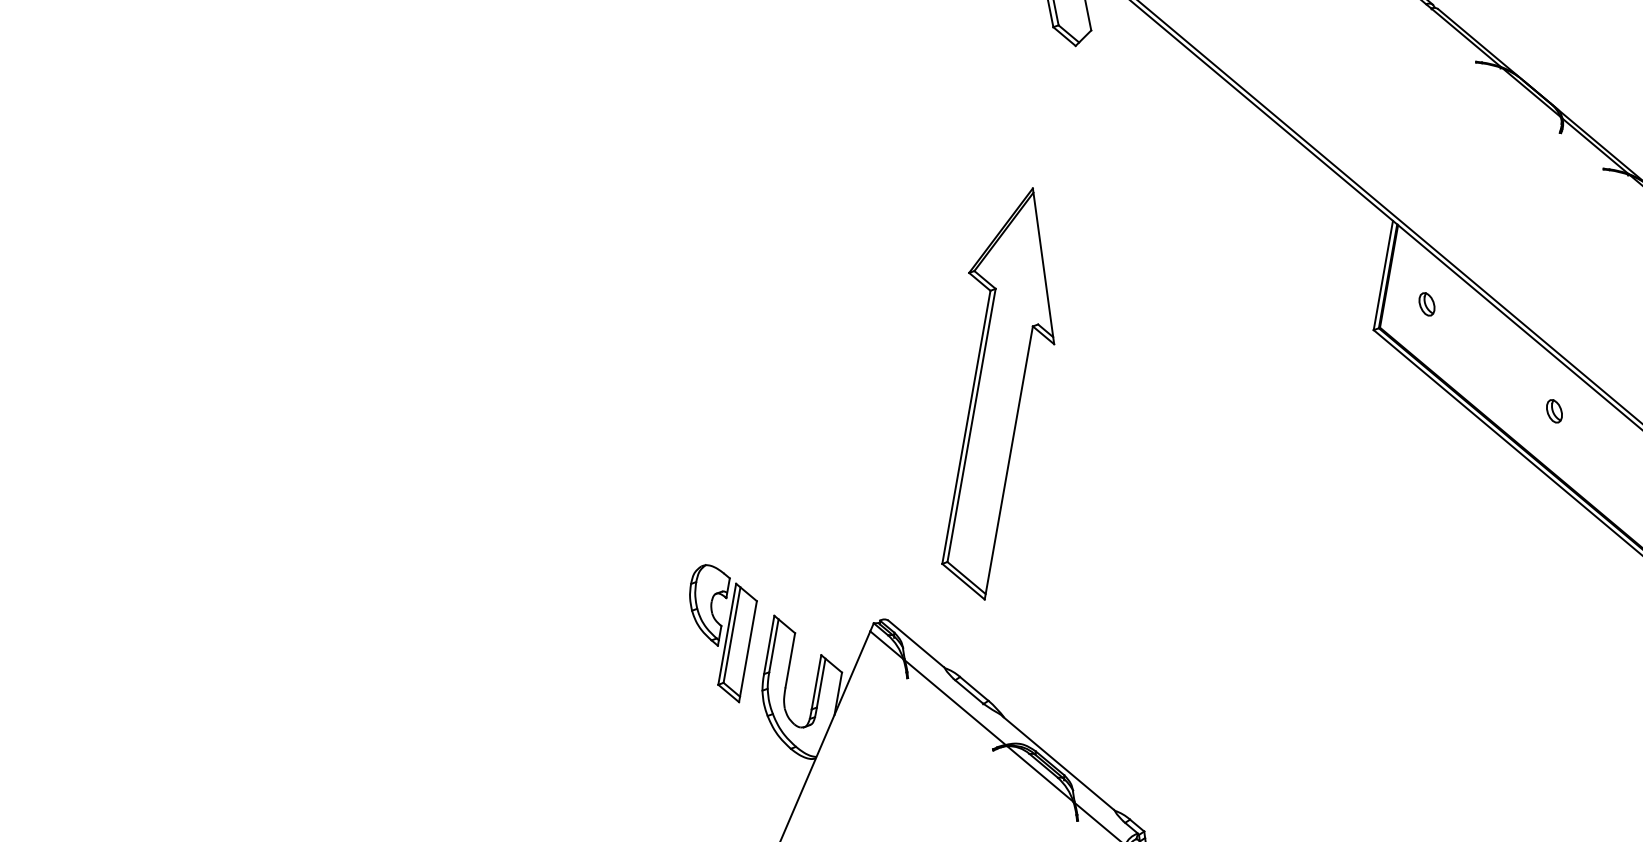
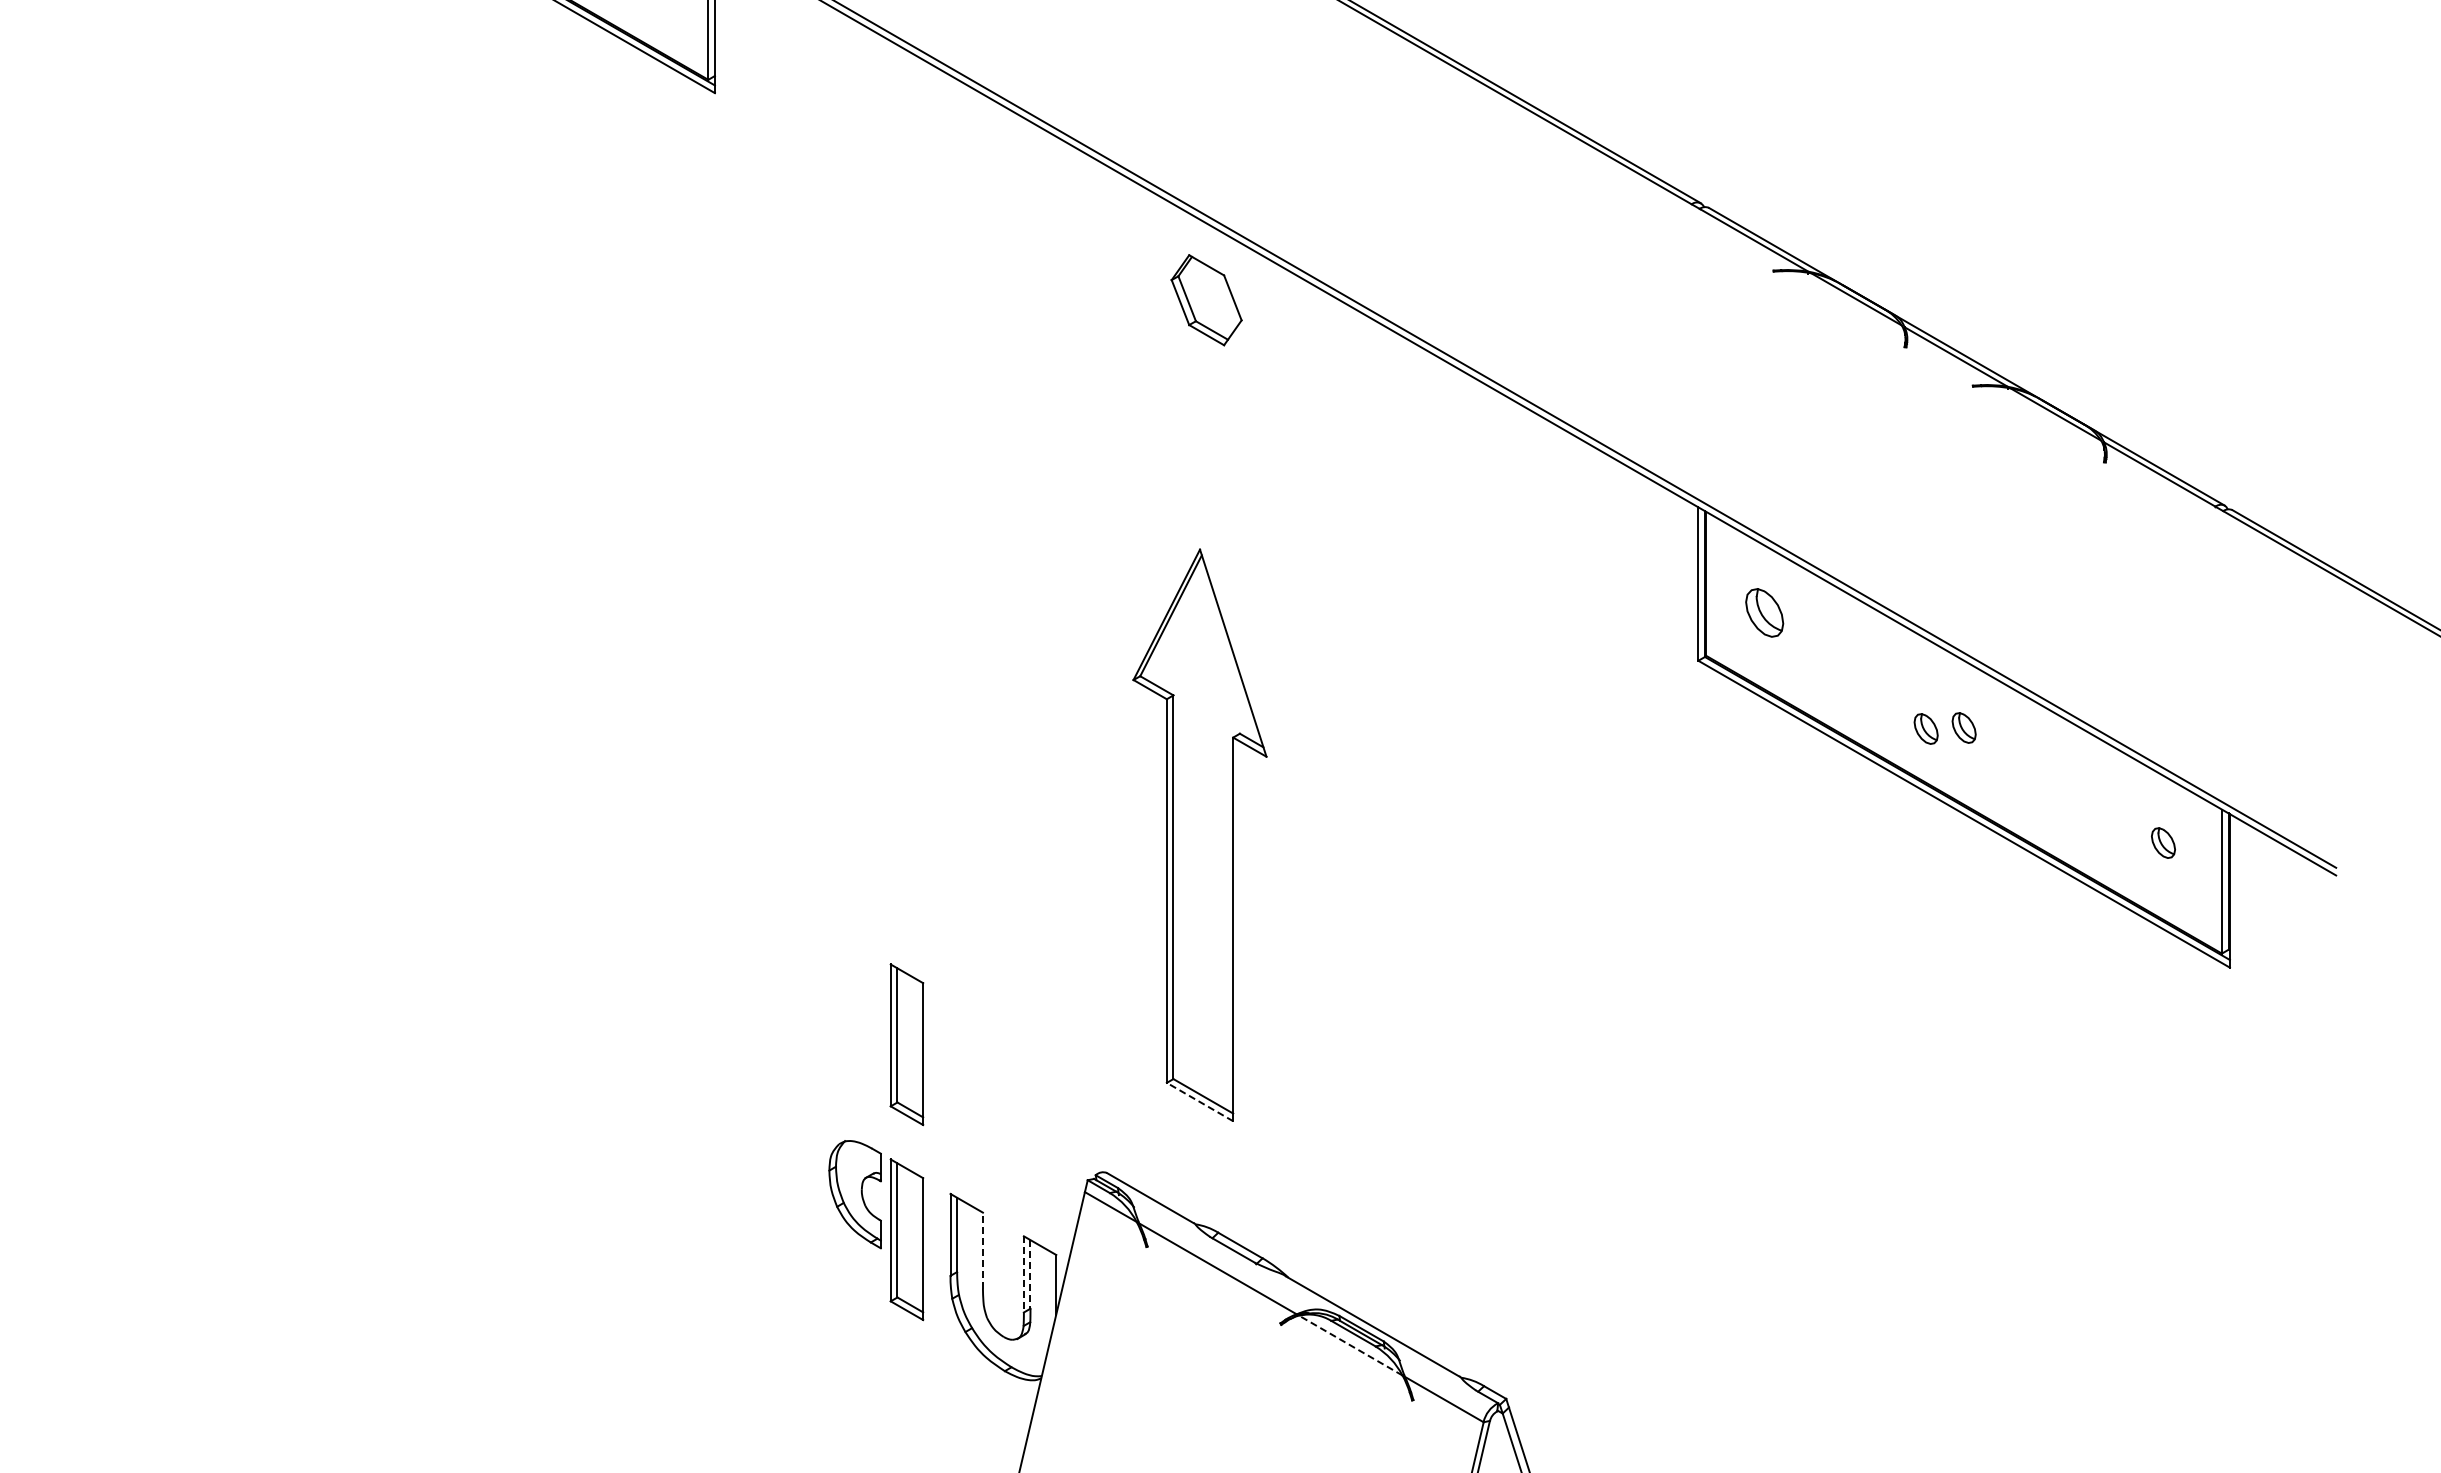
part: (1426, 304) -> (1764, 612), size x1.6
part: (1526, 406) -> (1925, 728), added
part: (761, 503) -> (906, 1044), added
line: (963, 581) -> (1199, 1101), solid -> dashed
line: (790, 660) -> (982, 1250), solid -> dashed
line: (816, 682) -> (1023, 1274), solid -> dashed
line: (821, 683) -> (1030, 1274), solid -> dashed
line: (1040, 773) -> (1350, 1345), solid -> dashed

